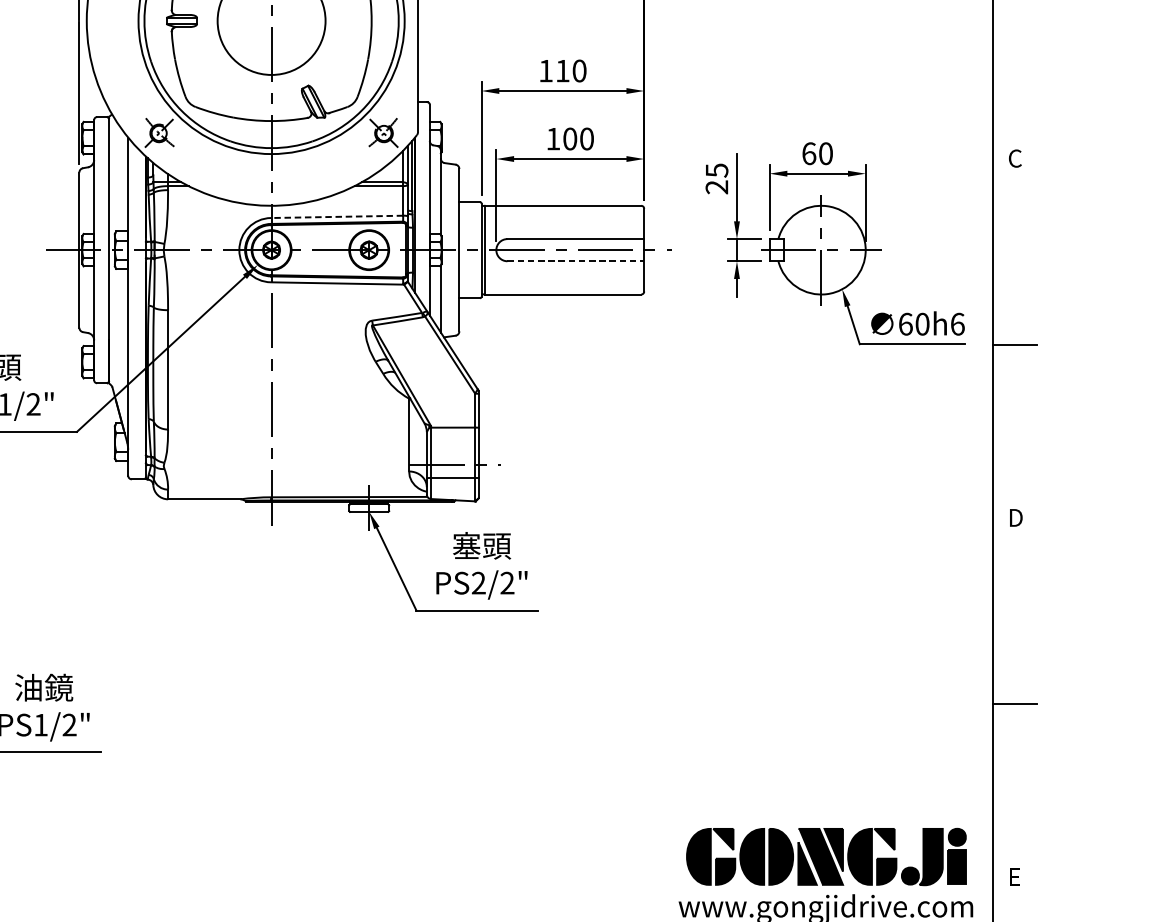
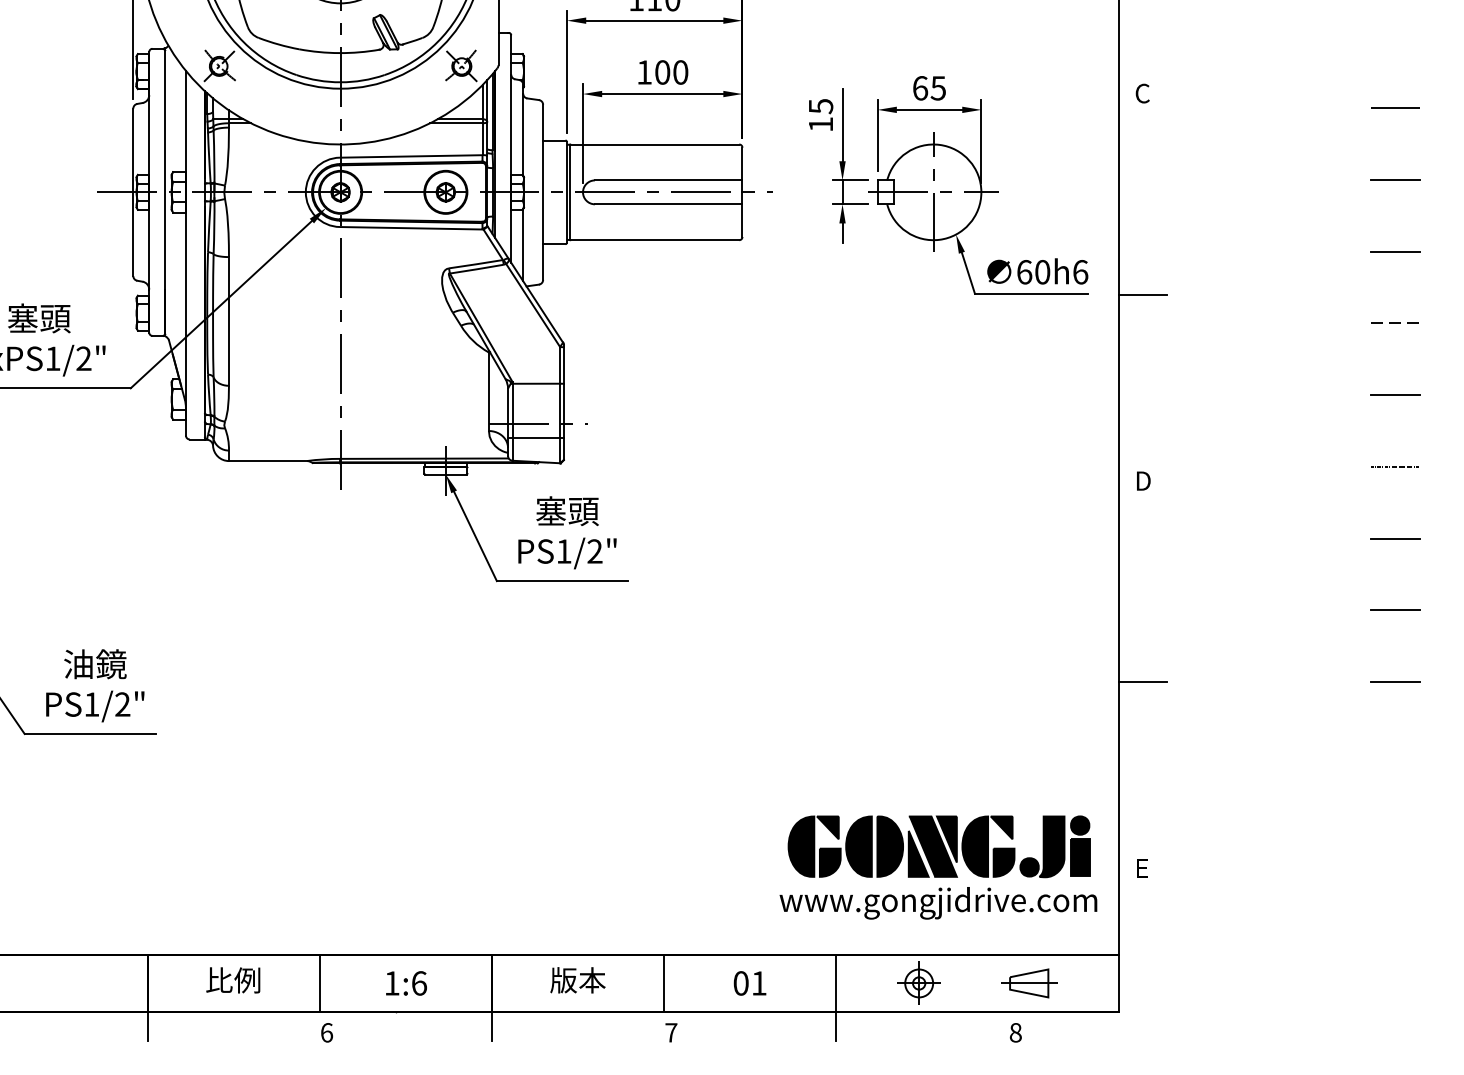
text: (825, 153) -> (937, 88), 60 -> 65
text: (716, 187) -> (820, 124), 25 -> 15
line: (336, 216) -> (410, 156), dashed -> solid
line: (575, 261) -> (668, 204), dashed -> solid
text: (478, 583) -> (563, 551), PS2/2" -> PS1/2"

